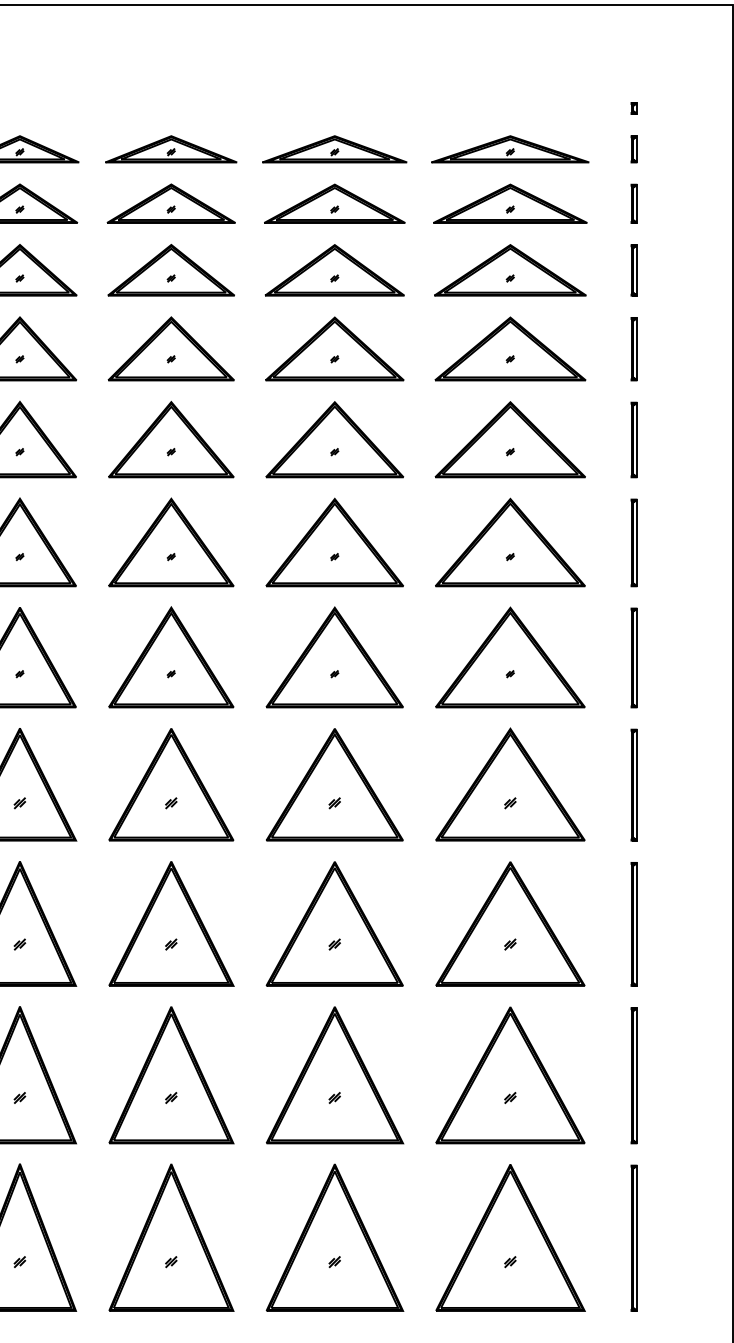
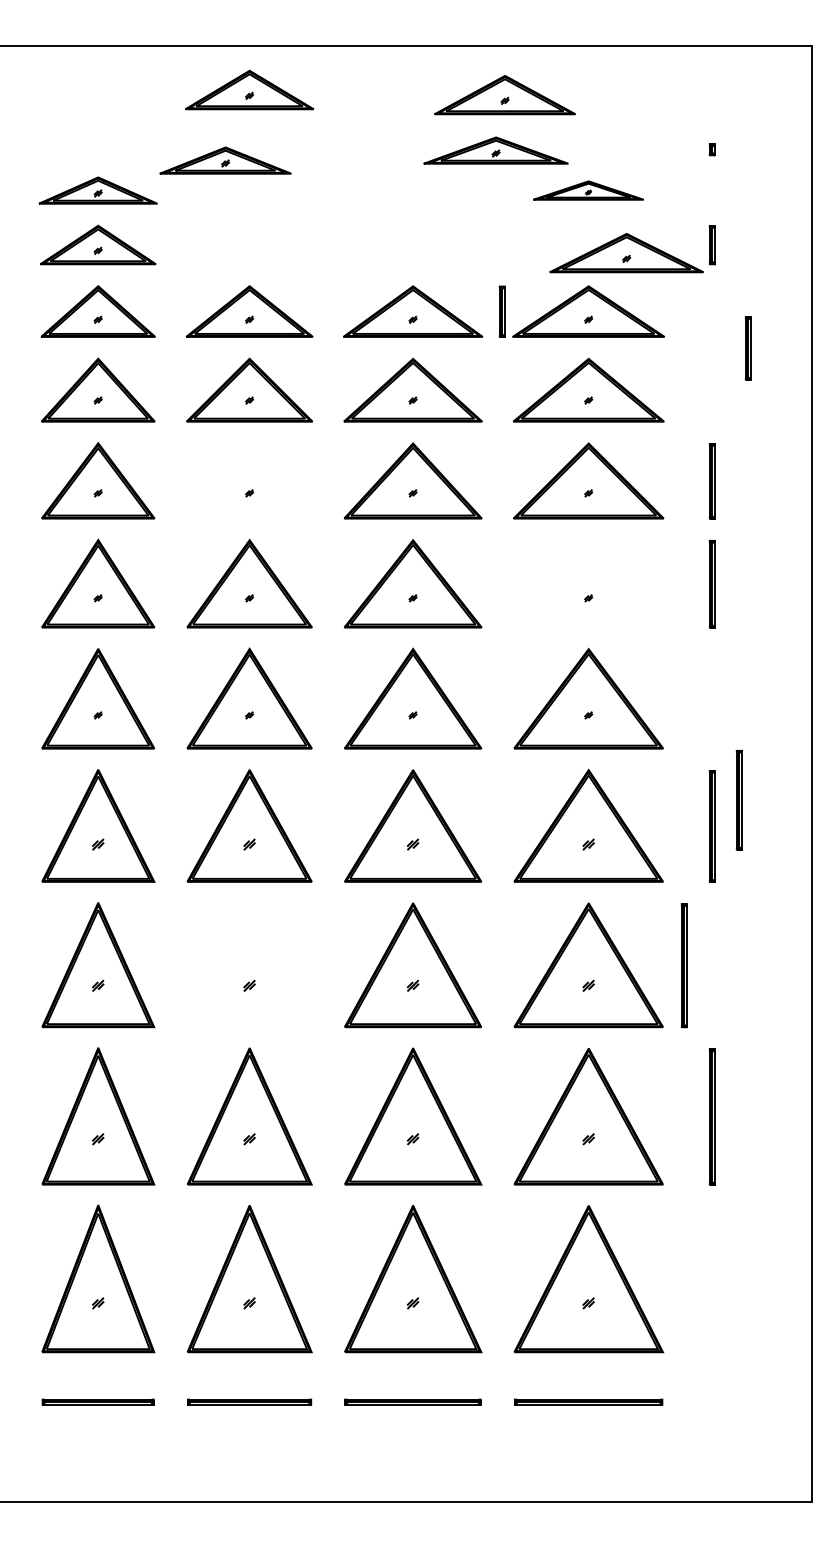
part: (171, 149) -> (225, 160), moved
part: (334, 149) -> (495, 150), moved
part: (510, 149) -> (588, 190), size x0.7
part: (634, 149) -> (712, 190), removed
part: (171, 203) -> (249, 89), moved
part: (334, 204) -> (504, 95), moved
part: (510, 204) -> (626, 253), moved
part: (634, 270) -> (502, 311), moved
part: (634, 349) -> (748, 348), moved
part: (171, 439) -> (249, 480), removed
part: (510, 542) -> (588, 583), removed
part: (634, 658) -> (739, 800), moved
part: (171, 924) -> (249, 965), removed
part: (634, 924) -> (684, 965), moved
part: (634, 1238) -> (712, 1279), removed

